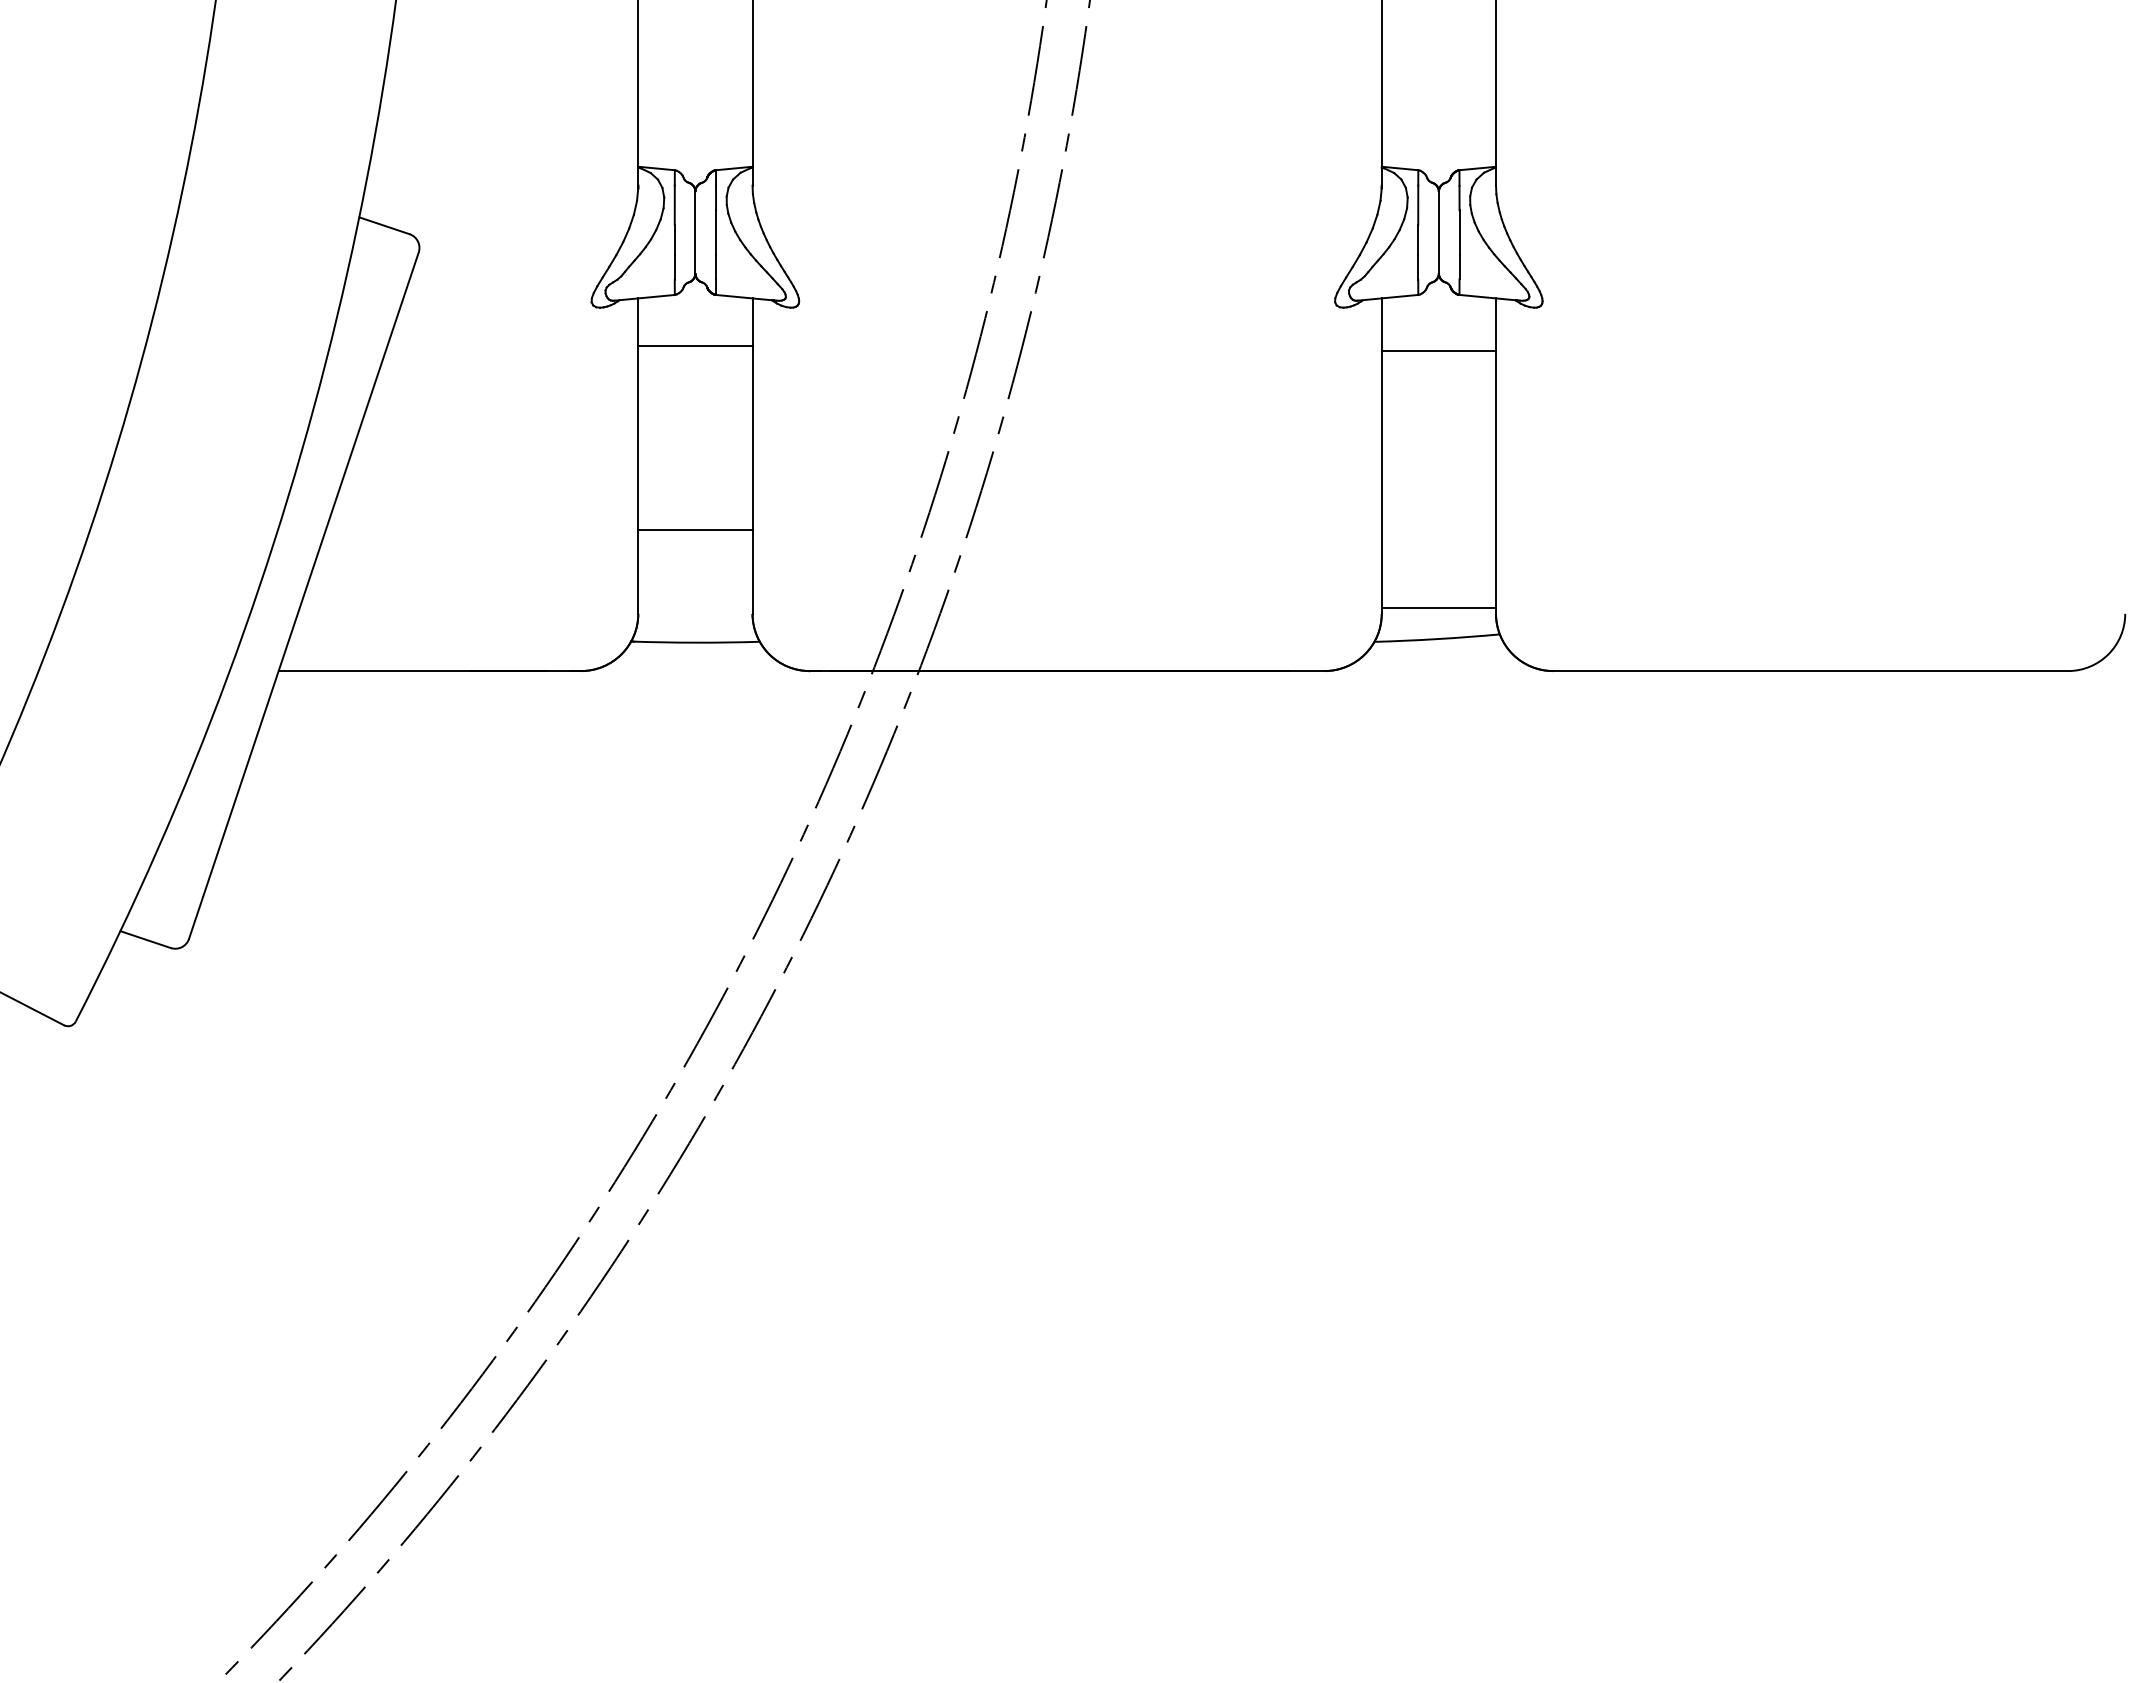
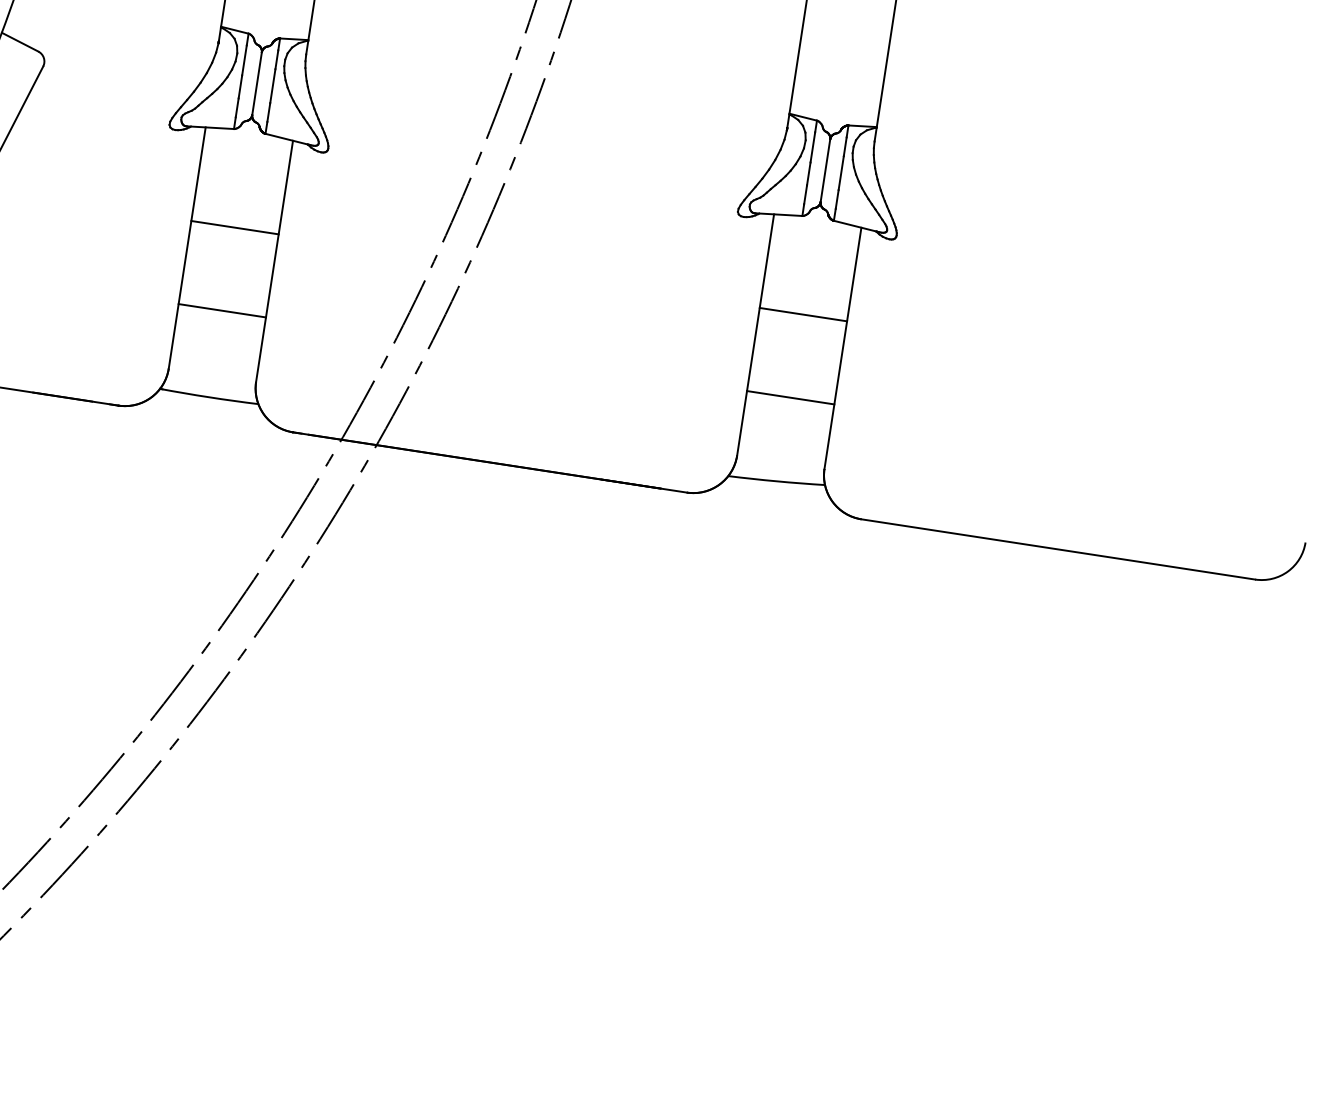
line: (695, 345) -> (235, 227), moved
line: (1438, 350) -> (803, 314), moved
line: (1438, 607) -> (790, 397), moved

